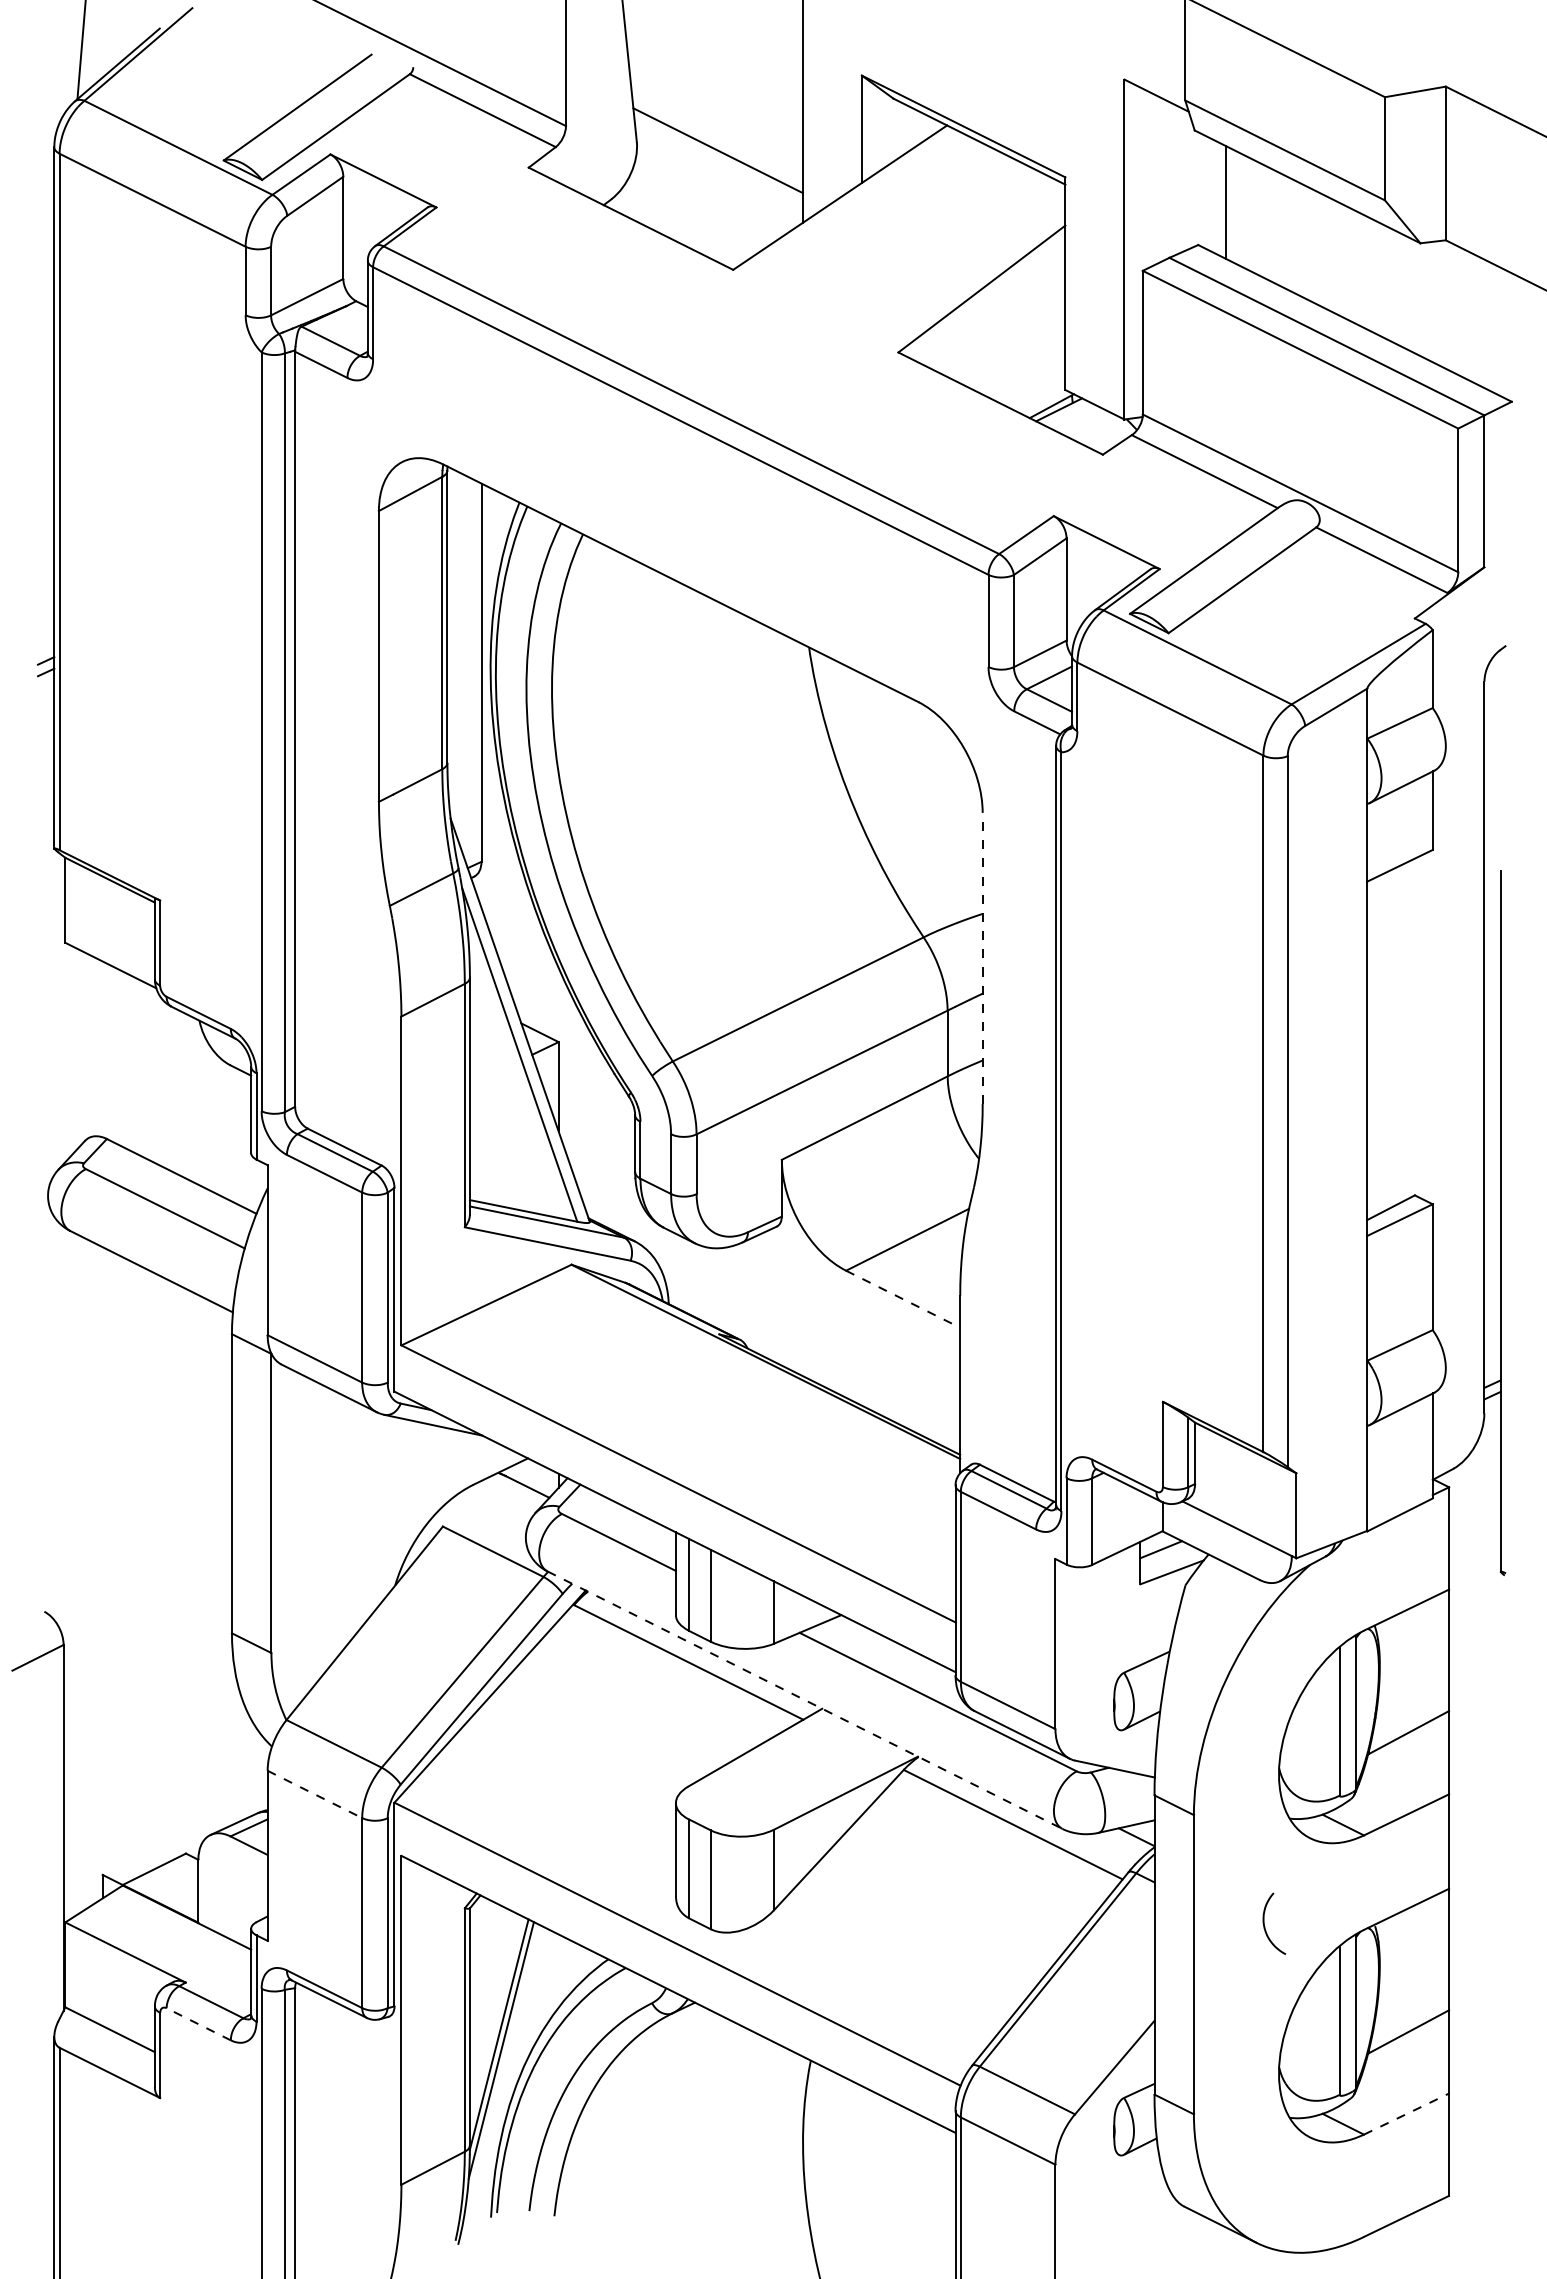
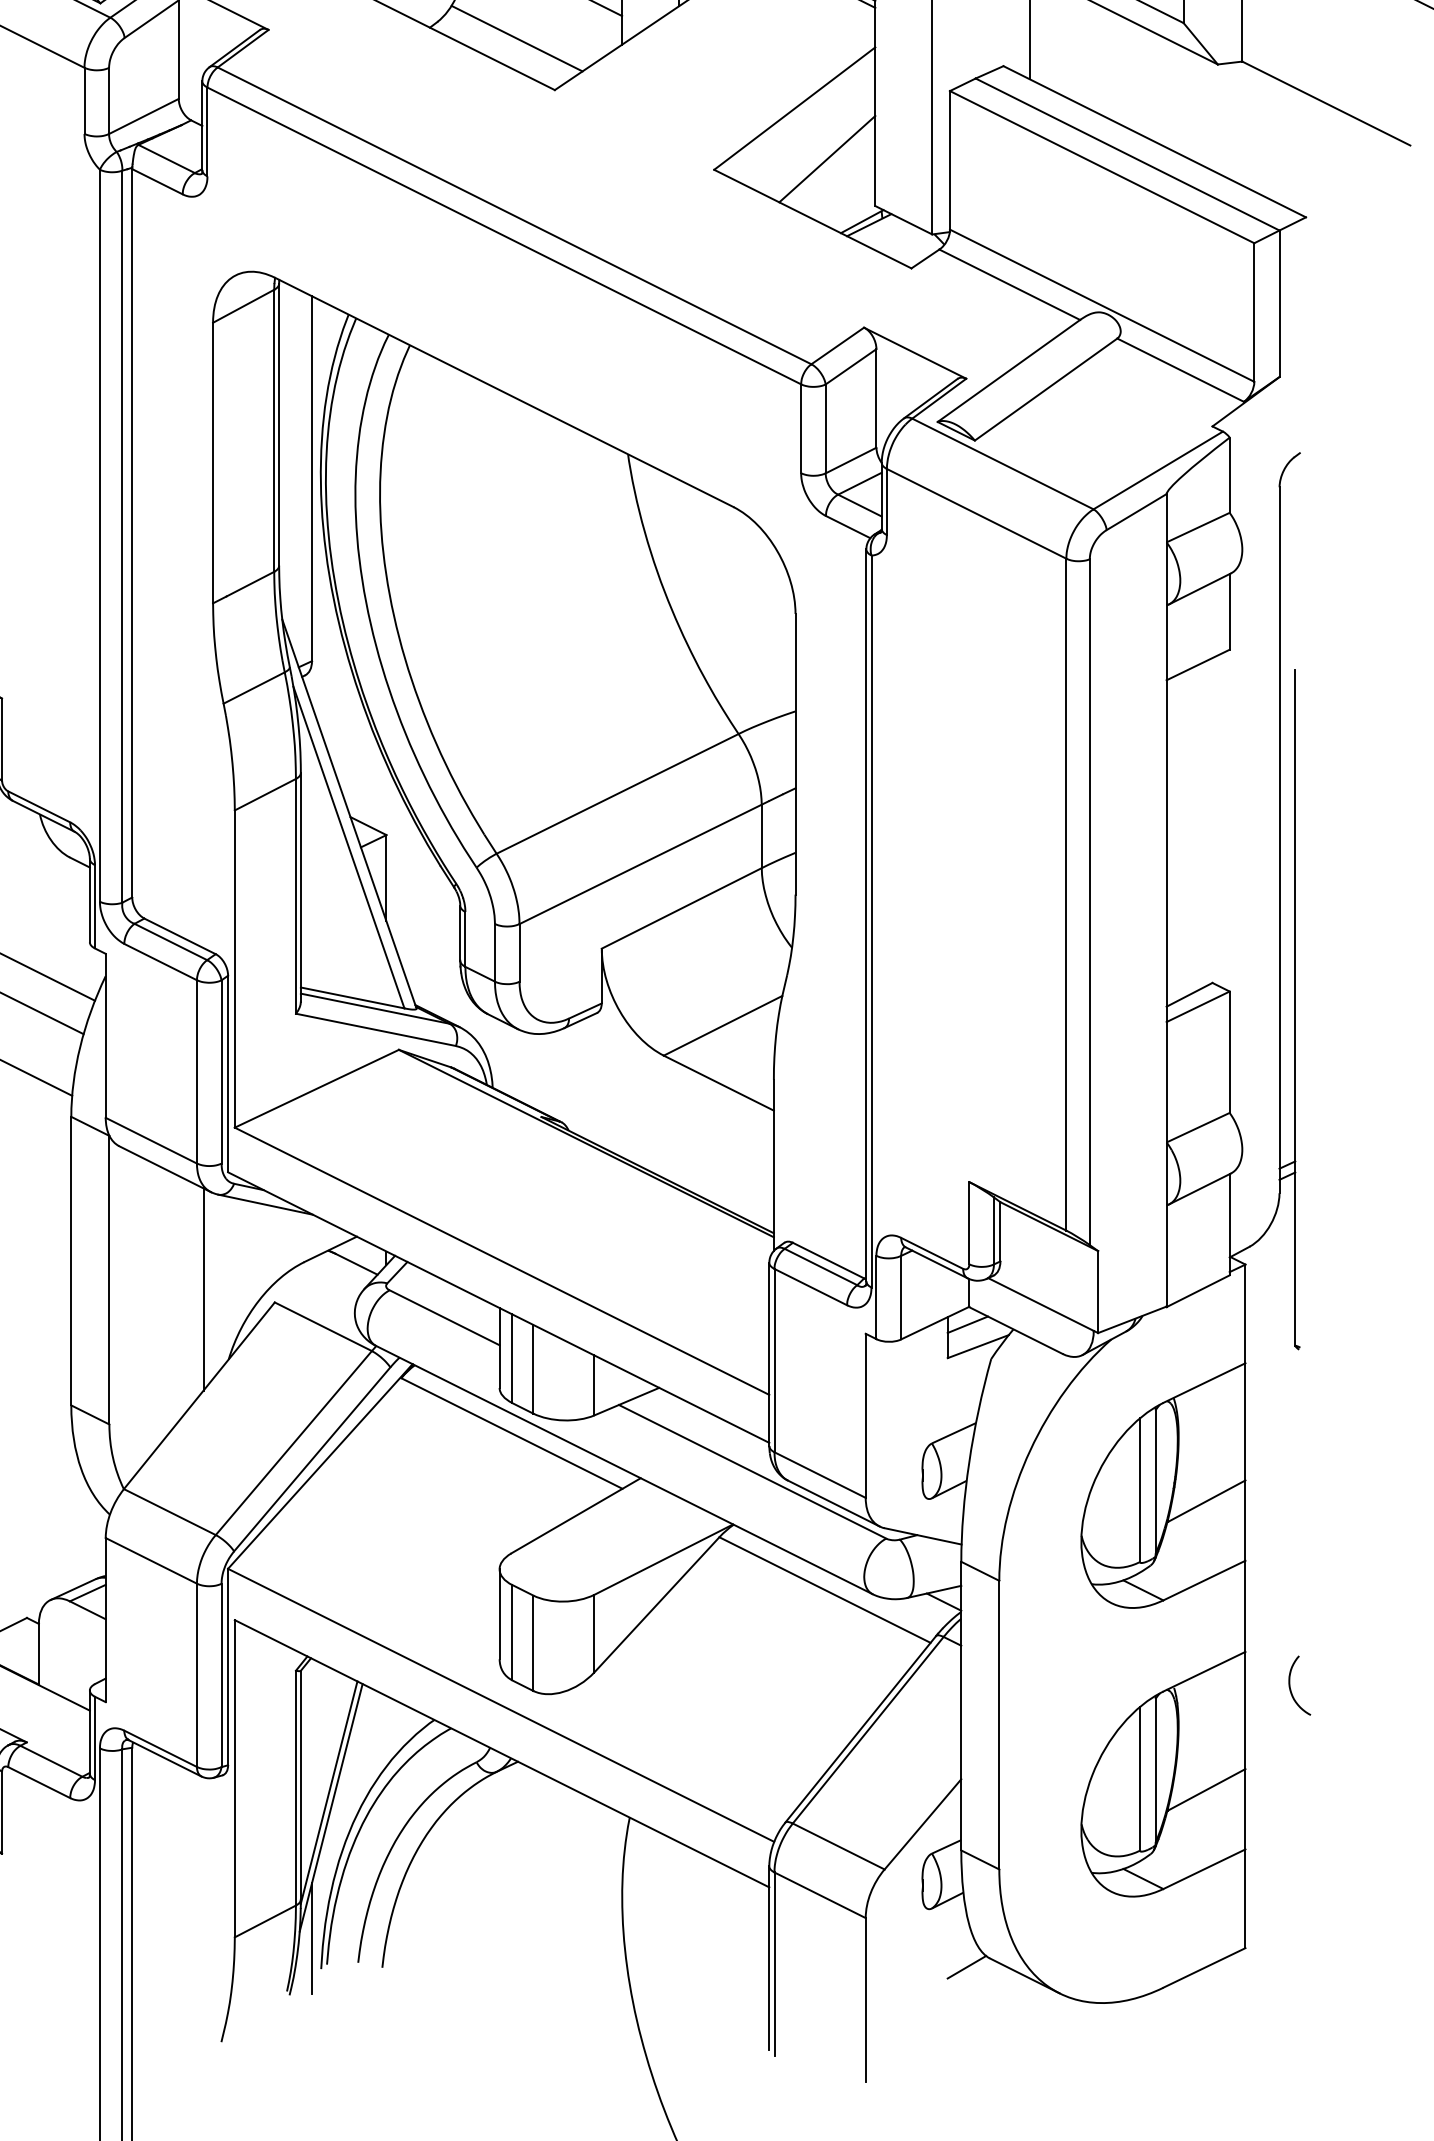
line: (693, 216) -> (516, 38), added
line: (1015, 341) -> (827, 159), added
line: (982, 957) -> (795, 753), dashed -> solid
line: (903, 1299) -> (719, 1083), dashed -> solid
line: (369, 1513) -> (203, 1289), added
line: (805, 1700) -> (624, 1470), dashed -> solid
line: (314, 1794) -> (150, 1560), dashed -> solid
curve: (1265, 1926) -> (1291, 1688), moved
line: (198, 2024) -> (39, 1782), dashed -> solid
line: (1406, 2113) -> (1204, 1868), dashed -> solid
line: (481, 2185) -> (312, 1938), added
line: (1160, 2215) -> (967, 1967), added

